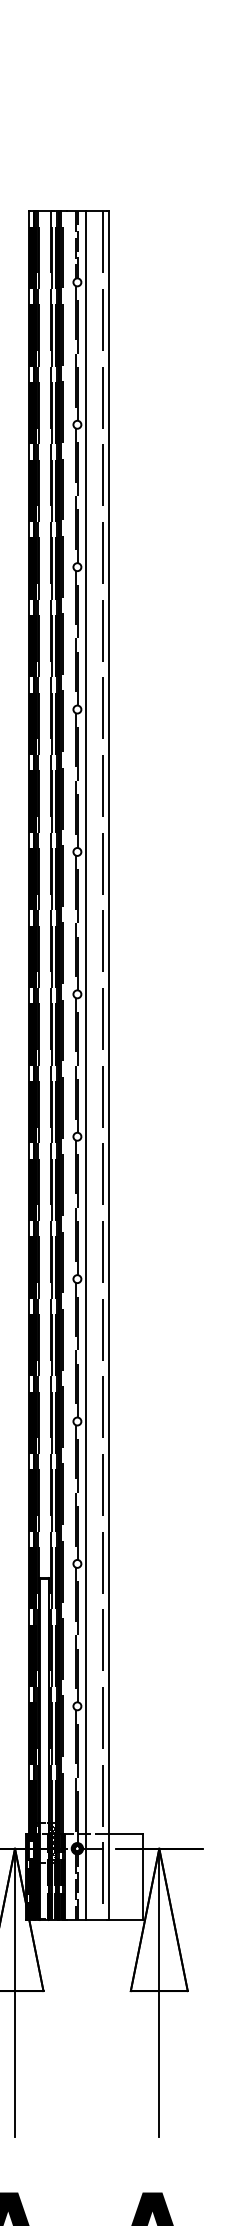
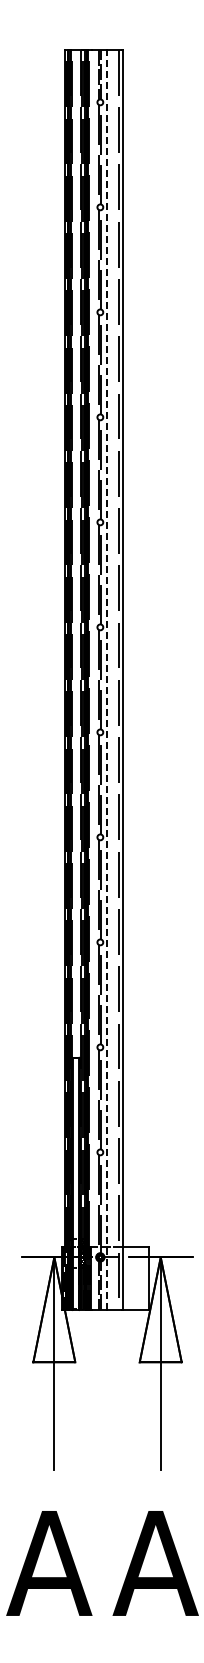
line: (85, 1065) -> (106, 679), solid -> dashed

